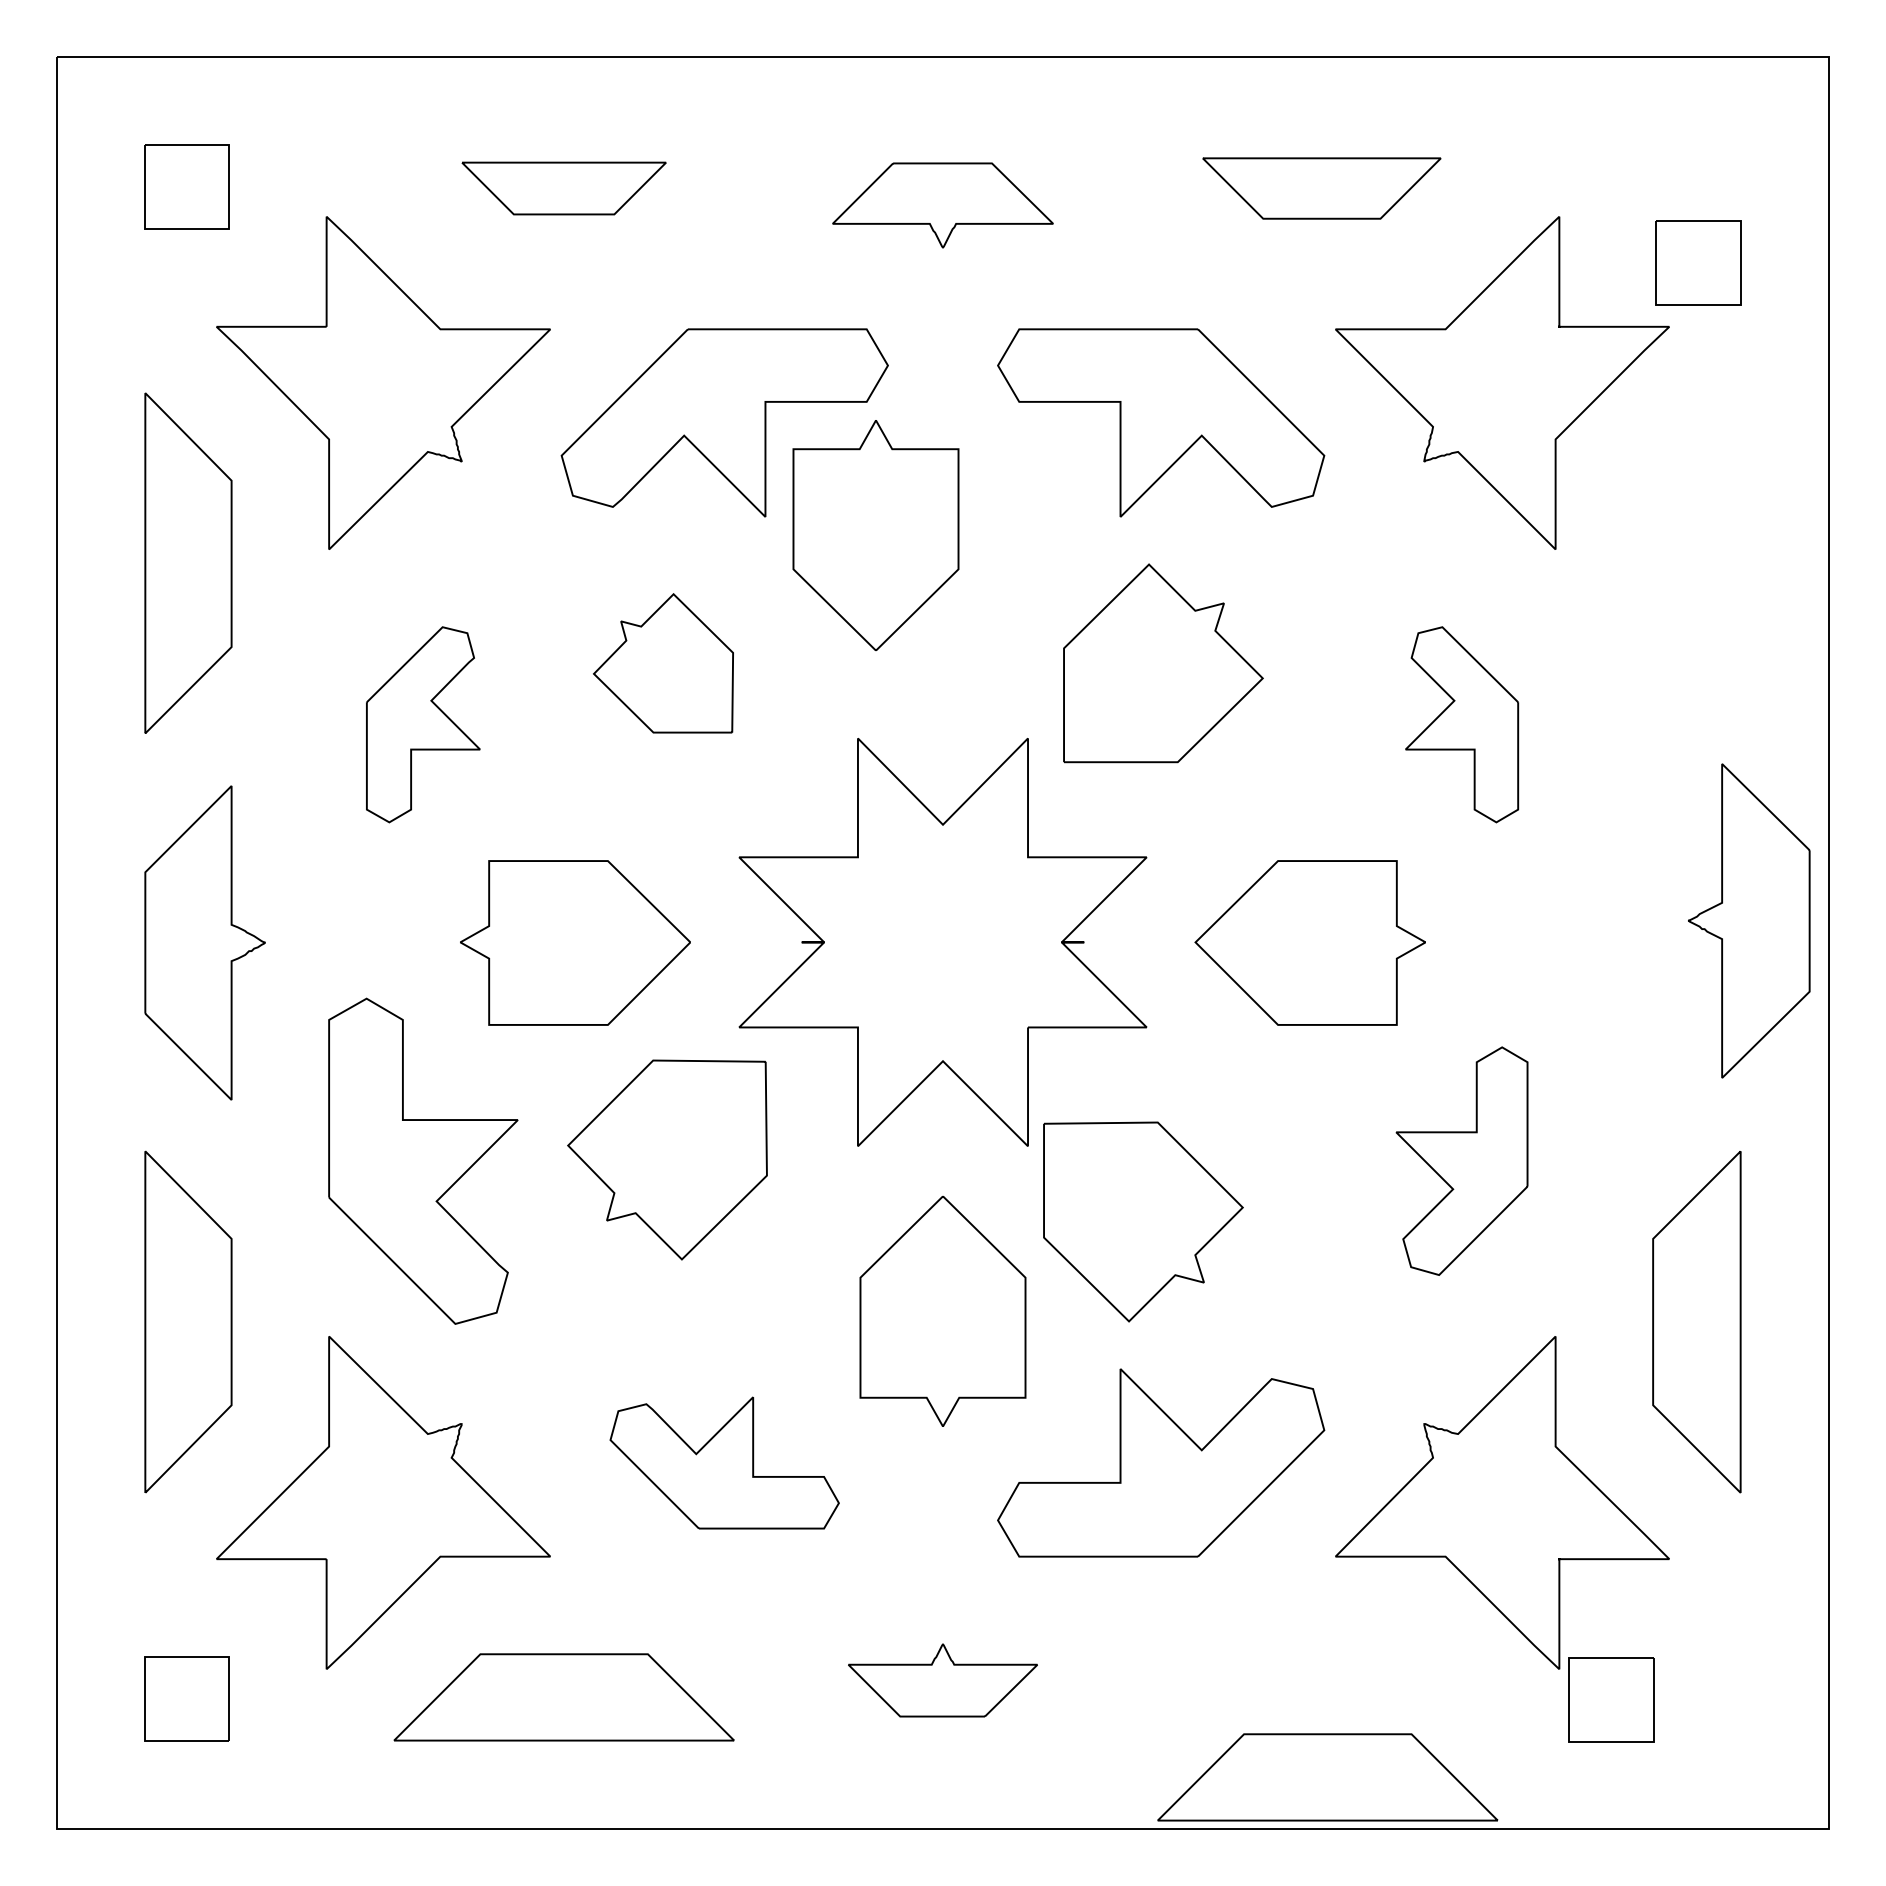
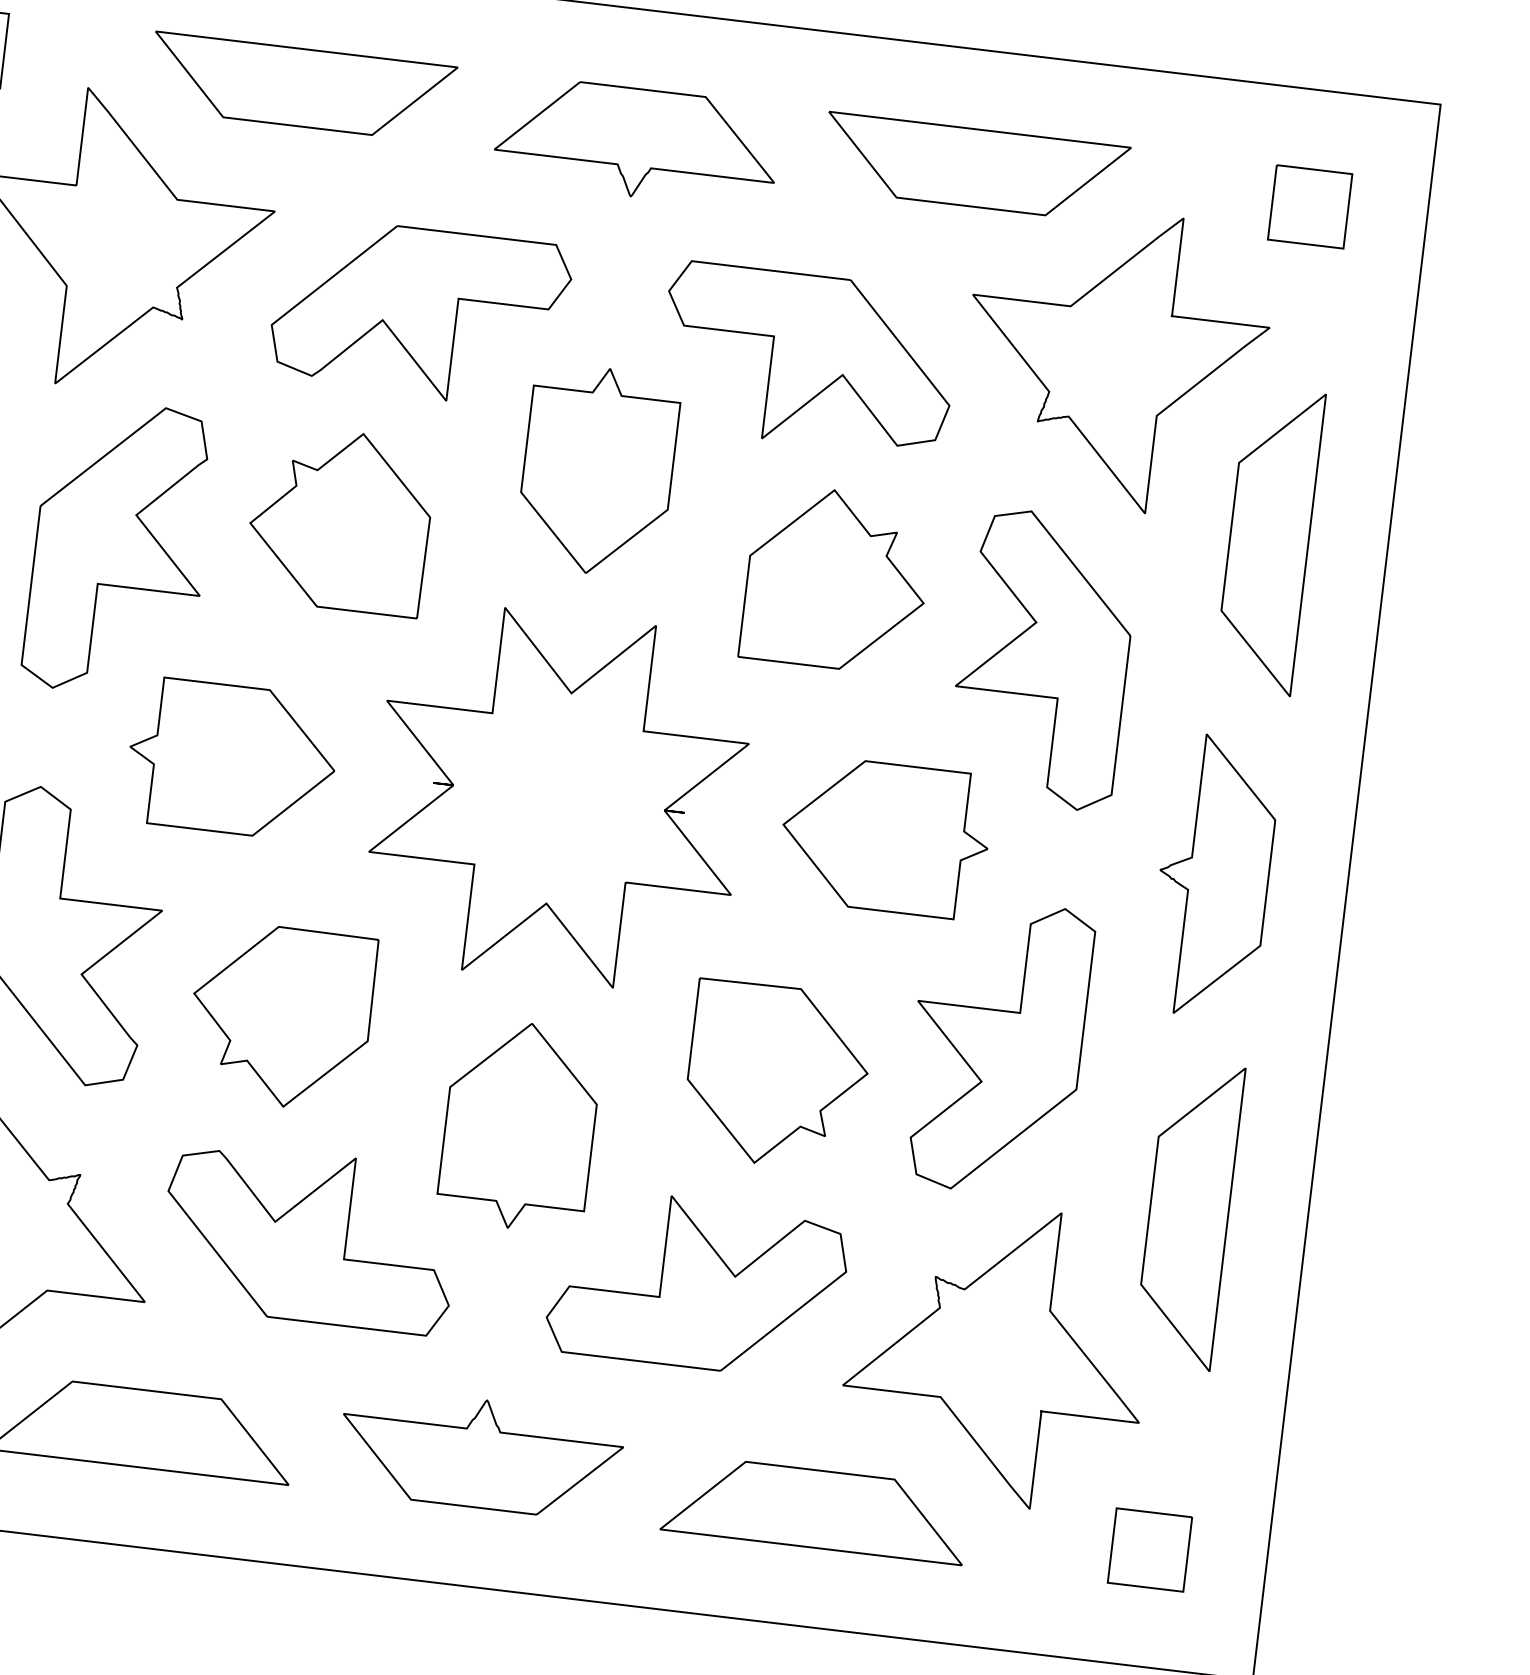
part: (563, 188) -> (301, 87), size x1.67
part: (1321, 188) -> (975, 168), size x1.43
part: (942, 205) -> (636, 142), size x1.43
part: (1698, 262) -> (1310, 206), moved
part: (875, 535) -> (597, 470), moved
part: (1696, 562) -> (1268, 540), added
part: (663, 663) -> (340, 520), size x1.43
part: (1163, 663) -> (836, 579), moved
part: (423, 724) -> (120, 549), size x1.67
part: (1461, 724) -> (1042, 659), size x1.67
part: (1749, 920) -> (1214, 876), moved
part: (667, 1159) -> (281, 1016), moved
part: (1461, 1160) -> (996, 1046), size x1.43
part: (1143, 1221) -> (777, 1075), moved
part: (724, 1462) -> (309, 1236), size x1.43
part: (942, 1680) -> (480, 1453), size x1.67
part: (1611, 1699) -> (1150, 1549), moved
part: (1327, 1777) -> (815, 1509), moved

